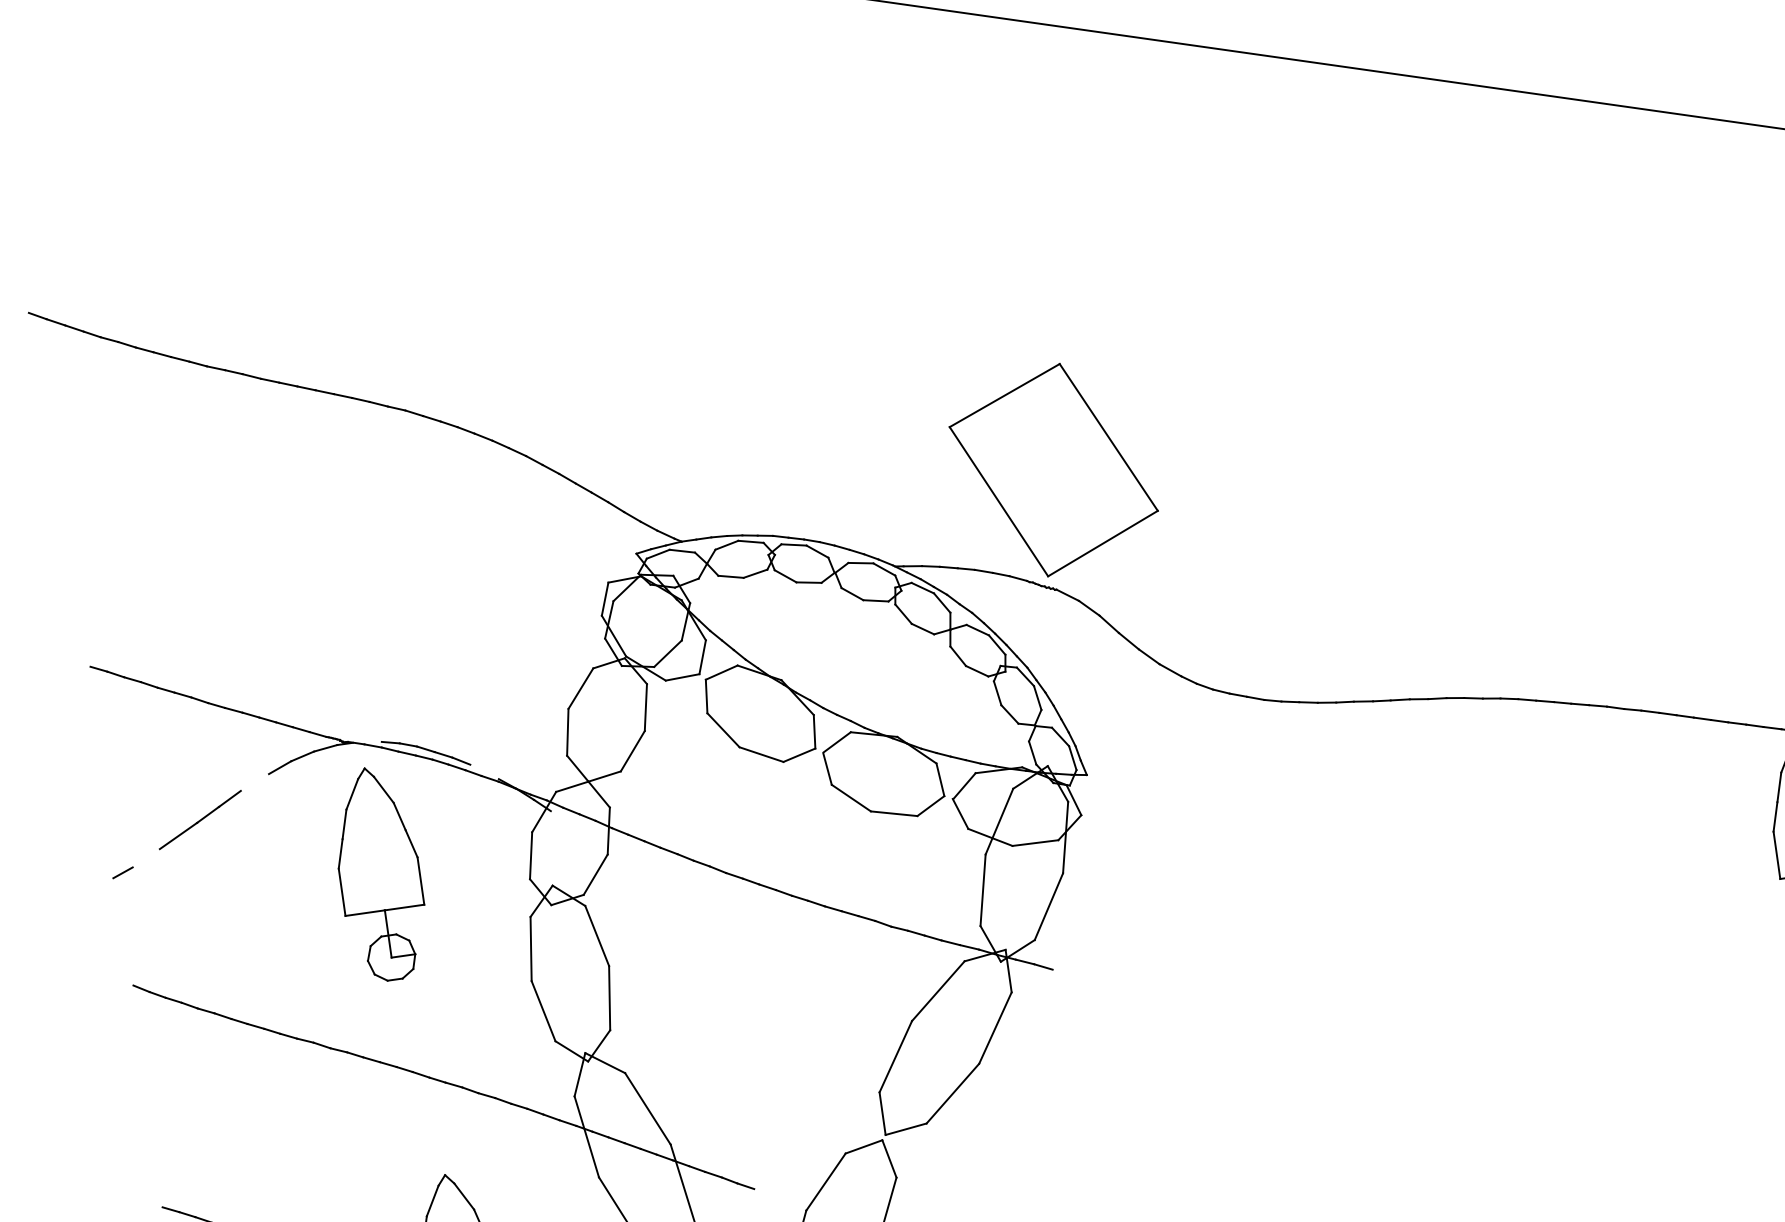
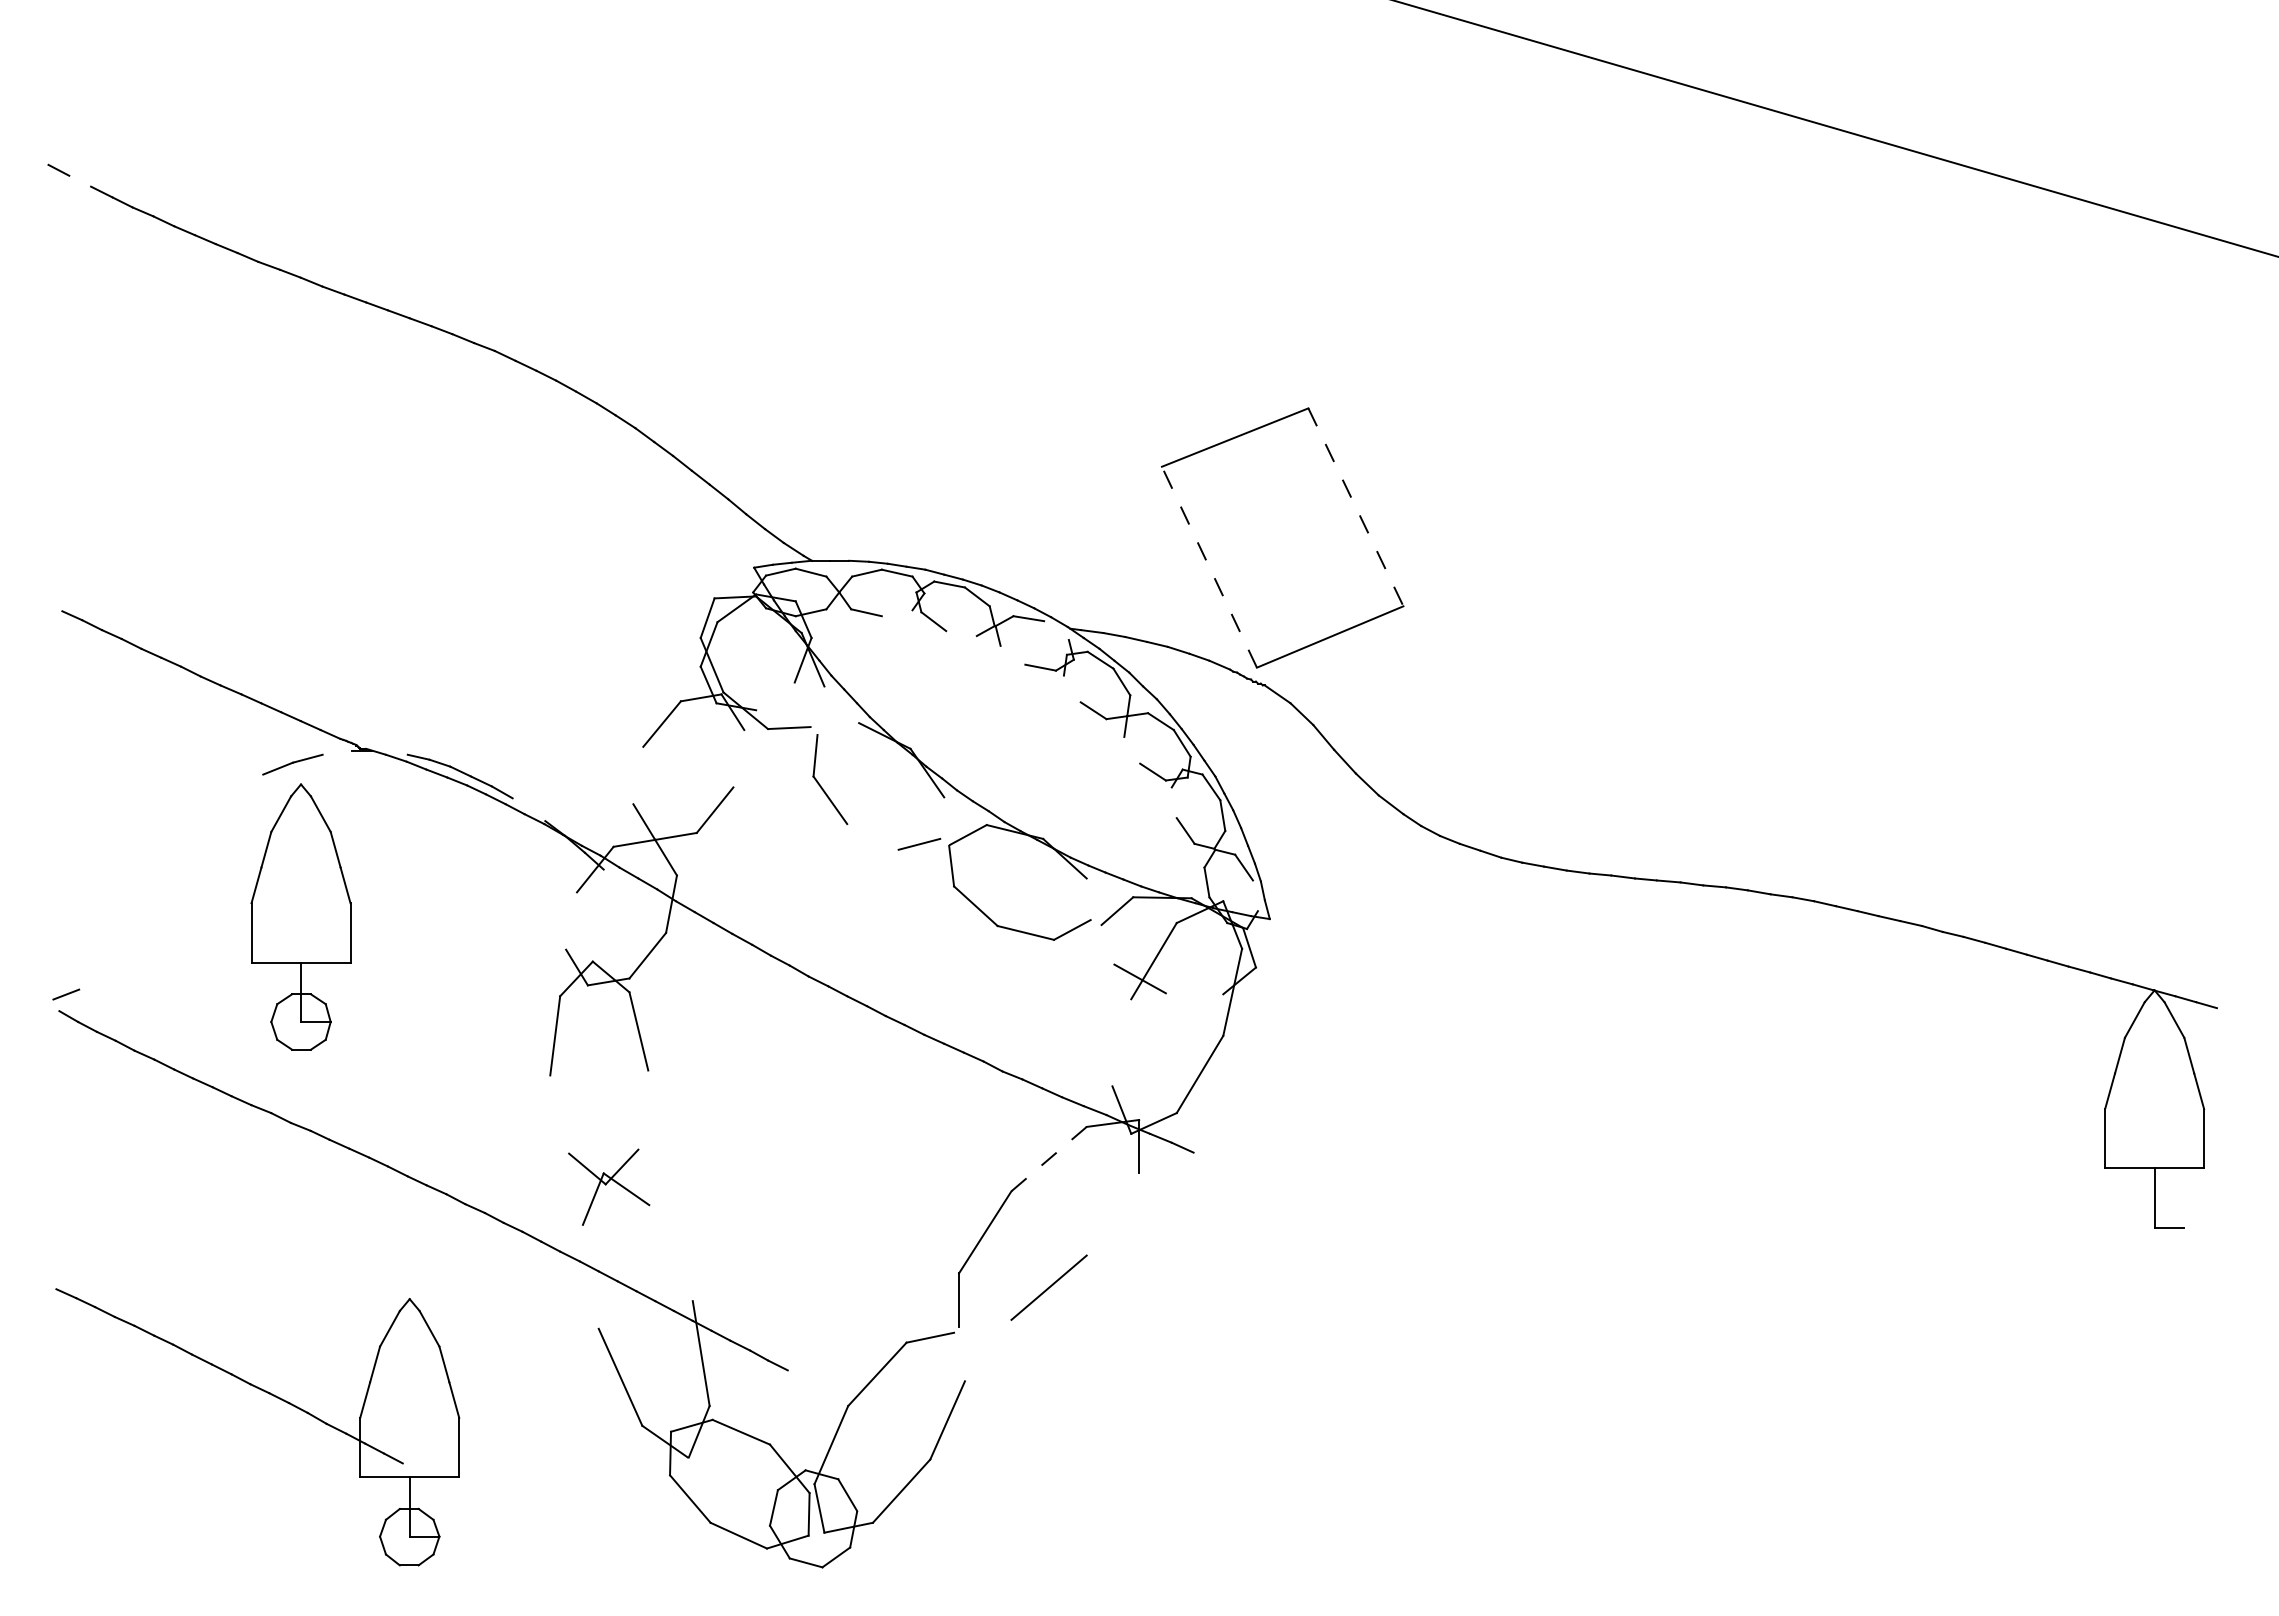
line: (56, 321) -> (80, 180), removed
line: (1108, 437) -> (1355, 507), solid -> dashed
line: (998, 501) -> (1209, 566), solid -> dashed
line: (884, 569) -> (1056, 630), removed
line: (754, 574) -> (896, 613), removed
line: (809, 582) -> (961, 633), removed
line: (852, 593) -> (1012, 654), removed
line: (902, 613) -> (1071, 688), removed
line: (668, 653) -> (775, 696), removed
line: (958, 655) -> (1132, 749), removed
line: (702, 657) -> (817, 706), removed
line: (721, 672) -> (838, 728), removed
line: (996, 693) -> (1173, 802), removed
line: (645, 707) -> (738, 758), removed
line: (814, 731) -> (942, 817), removed
line: (567, 732) -> (638, 775), removed
line: (325, 748) -> (337, 752), removed
line: (761, 754) -> (872, 836), removed
line: (1072, 758) -> (1254, 895), removed
line: (940, 780) -> (1088, 899), removed
line: (960, 813) -> (1107, 944), removed
line: (200, 819) -> (170, 818), removed
line: (1035, 842) -> (1194, 993), removed
line: (530, 855) -> (571, 920), removed
line: (123, 872) -> (66, 994), moved
part: (379, 873) -> (300, 916), moved
line: (982, 890) -> (1121, 1042), removed
line: (937, 991) -> (1048, 1159), solid -> dashed
line: (609, 997) -> (643, 1109), removed
line: (543, 1011) -> (559, 1114), removed
line: (995, 1028) -> (1112, 1214), removed
line: (647, 1109) -> (670, 1253), removed
line: (906, 1128) -> (985, 1322), removed
line: (586, 1136) -> (590, 1276), removed
line: (889, 1158) -> (959, 1356), removed

